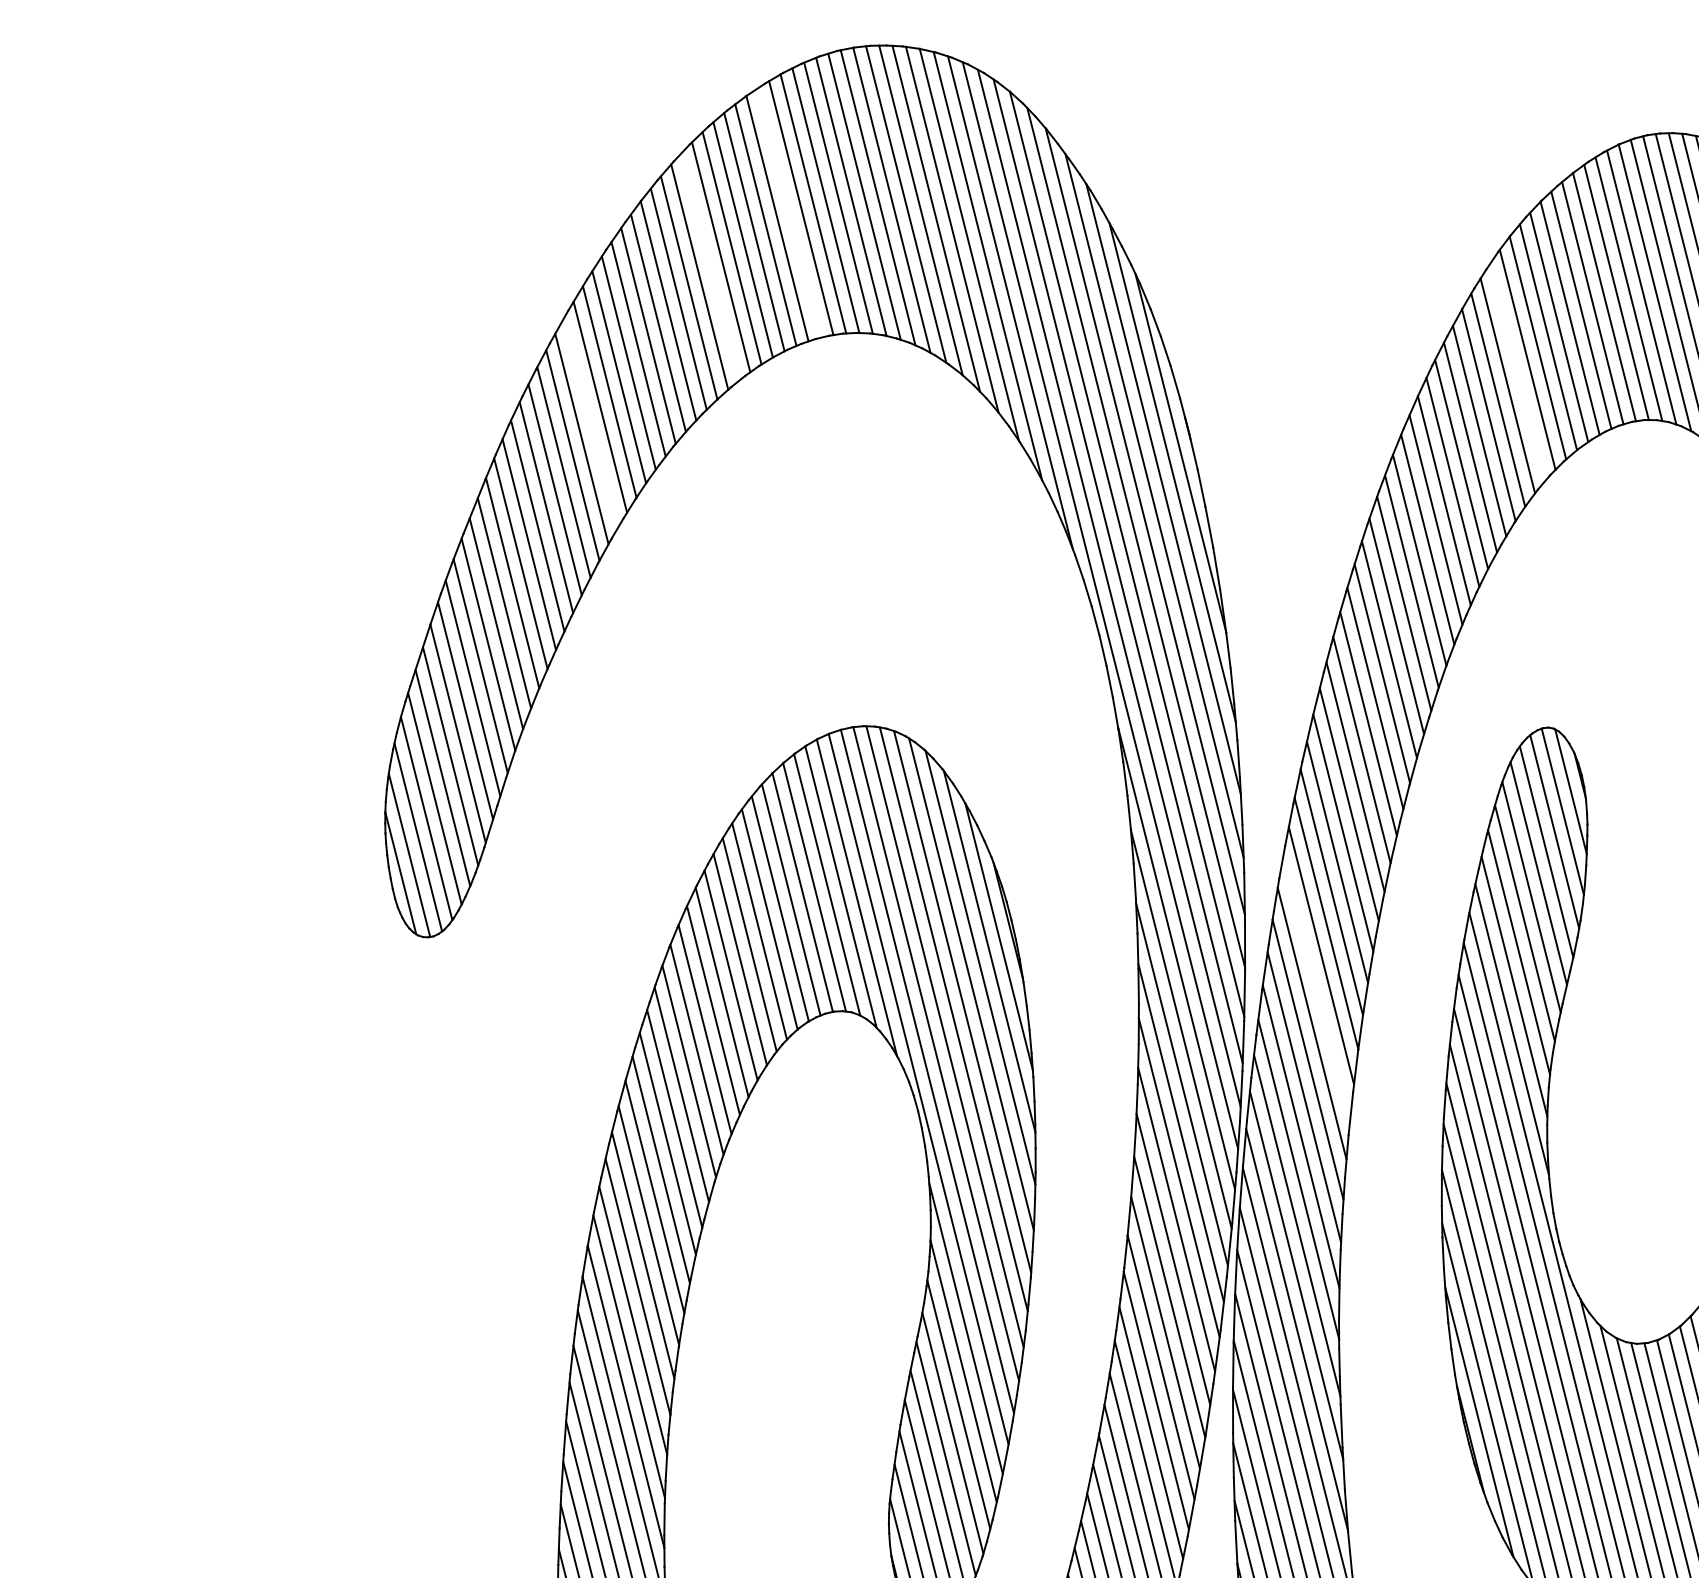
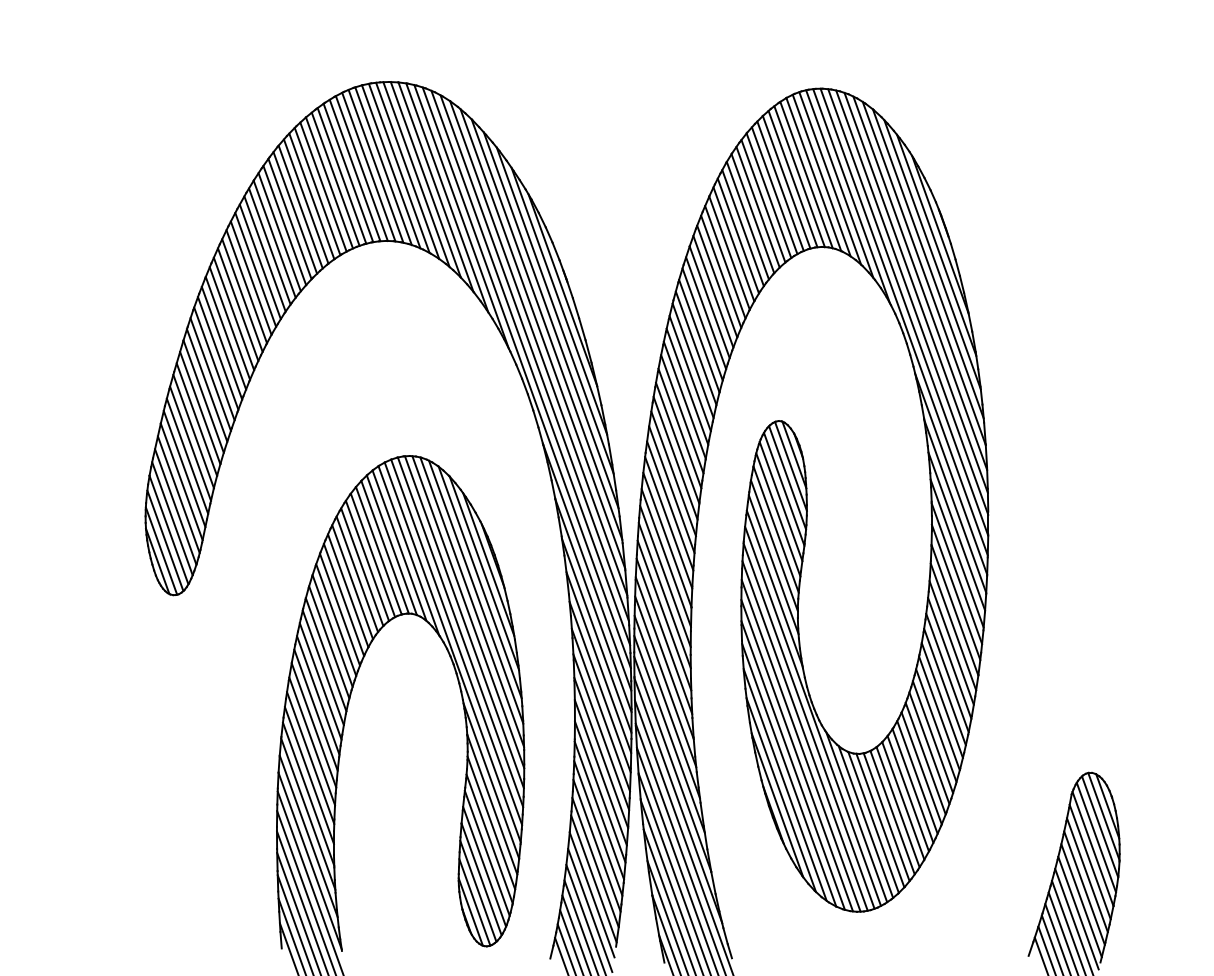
line: (789, 211) -> (335, 178), added
line: (710, 266) -> (295, 212), added
line: (1516, 373) -> (742, 228), added
line: (591, 422) -> (238, 304), added
line: (1316, 989) -> (665, 576), added

